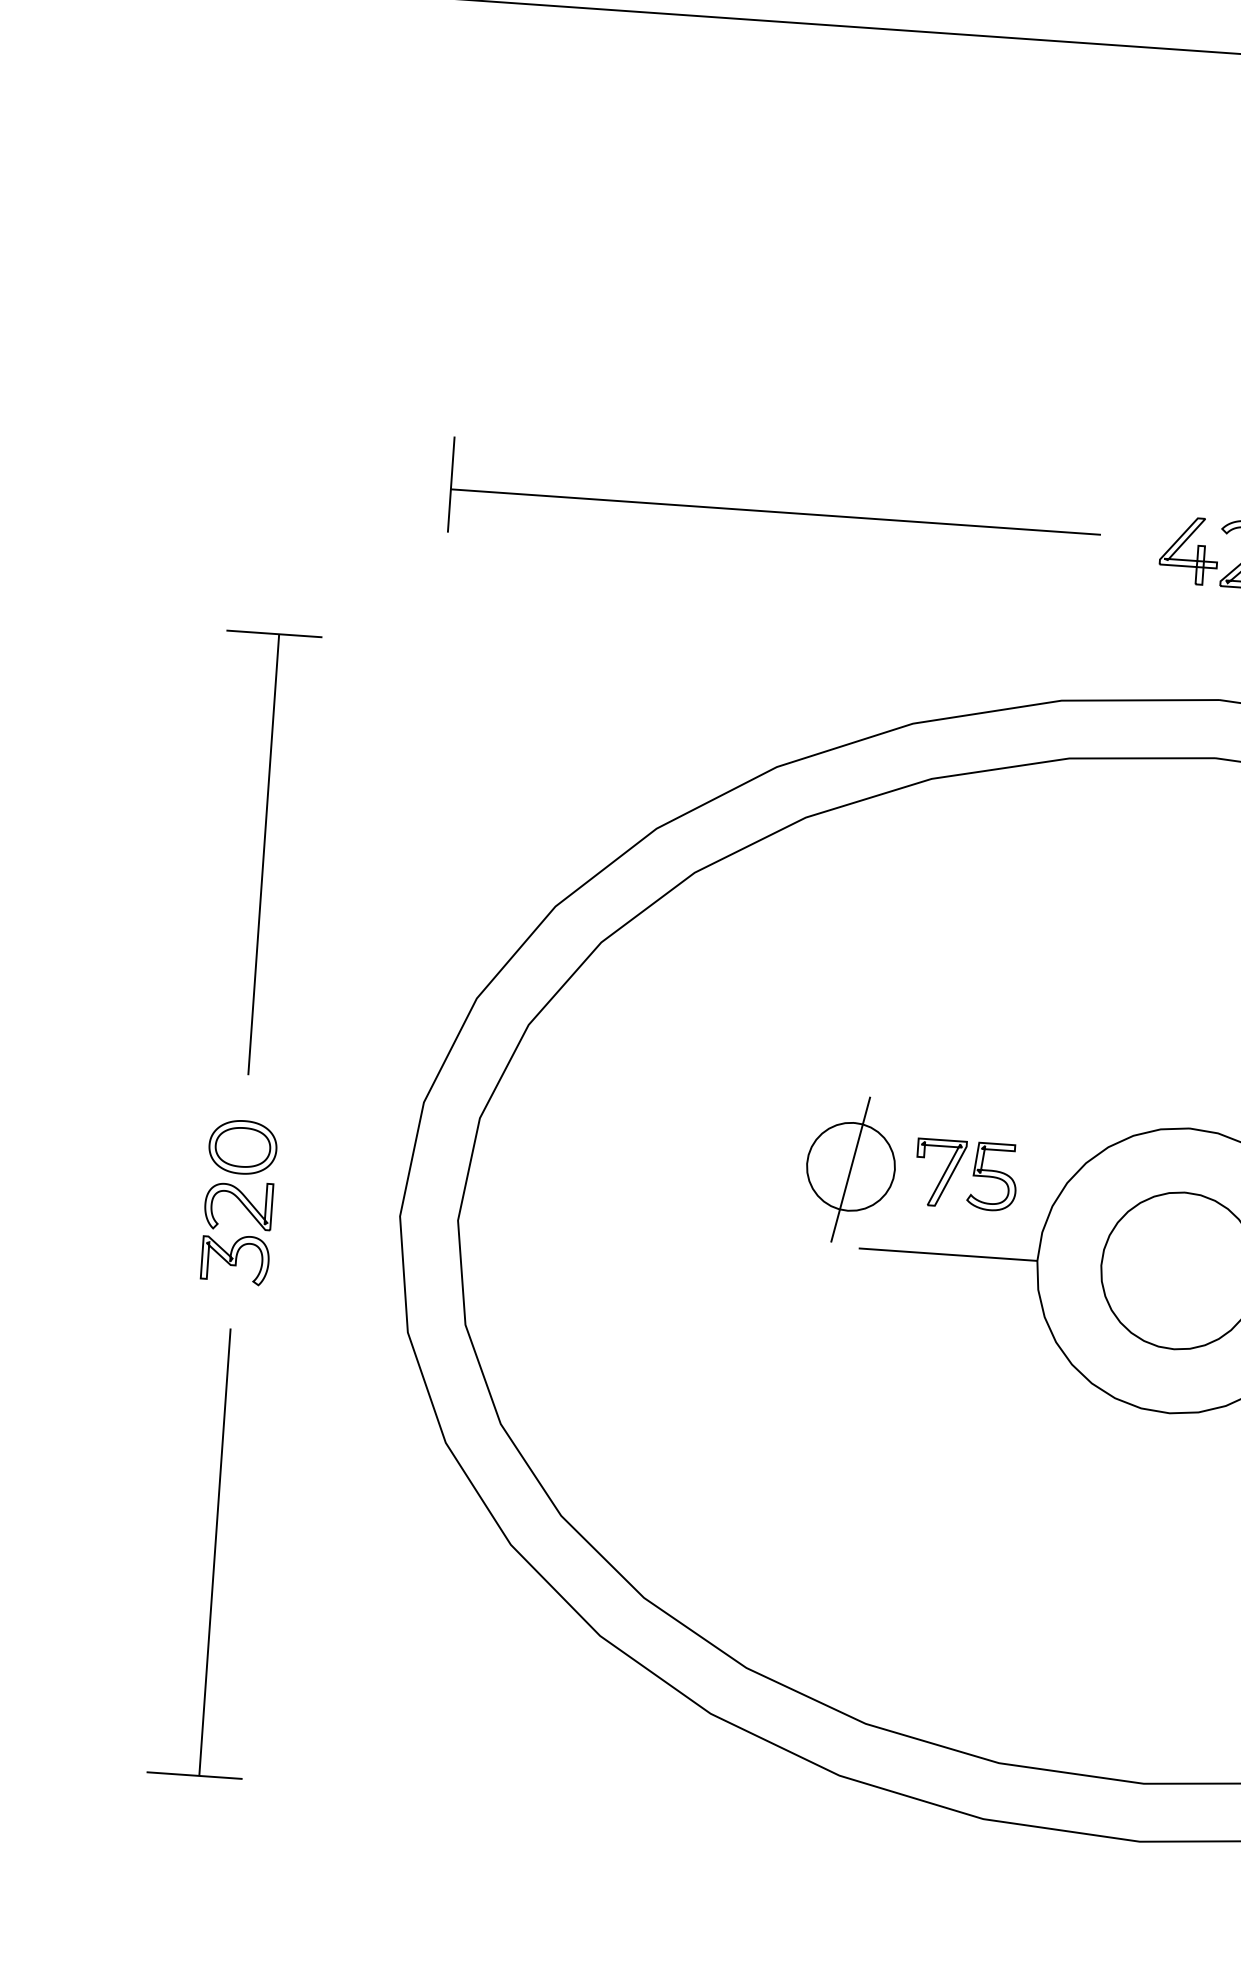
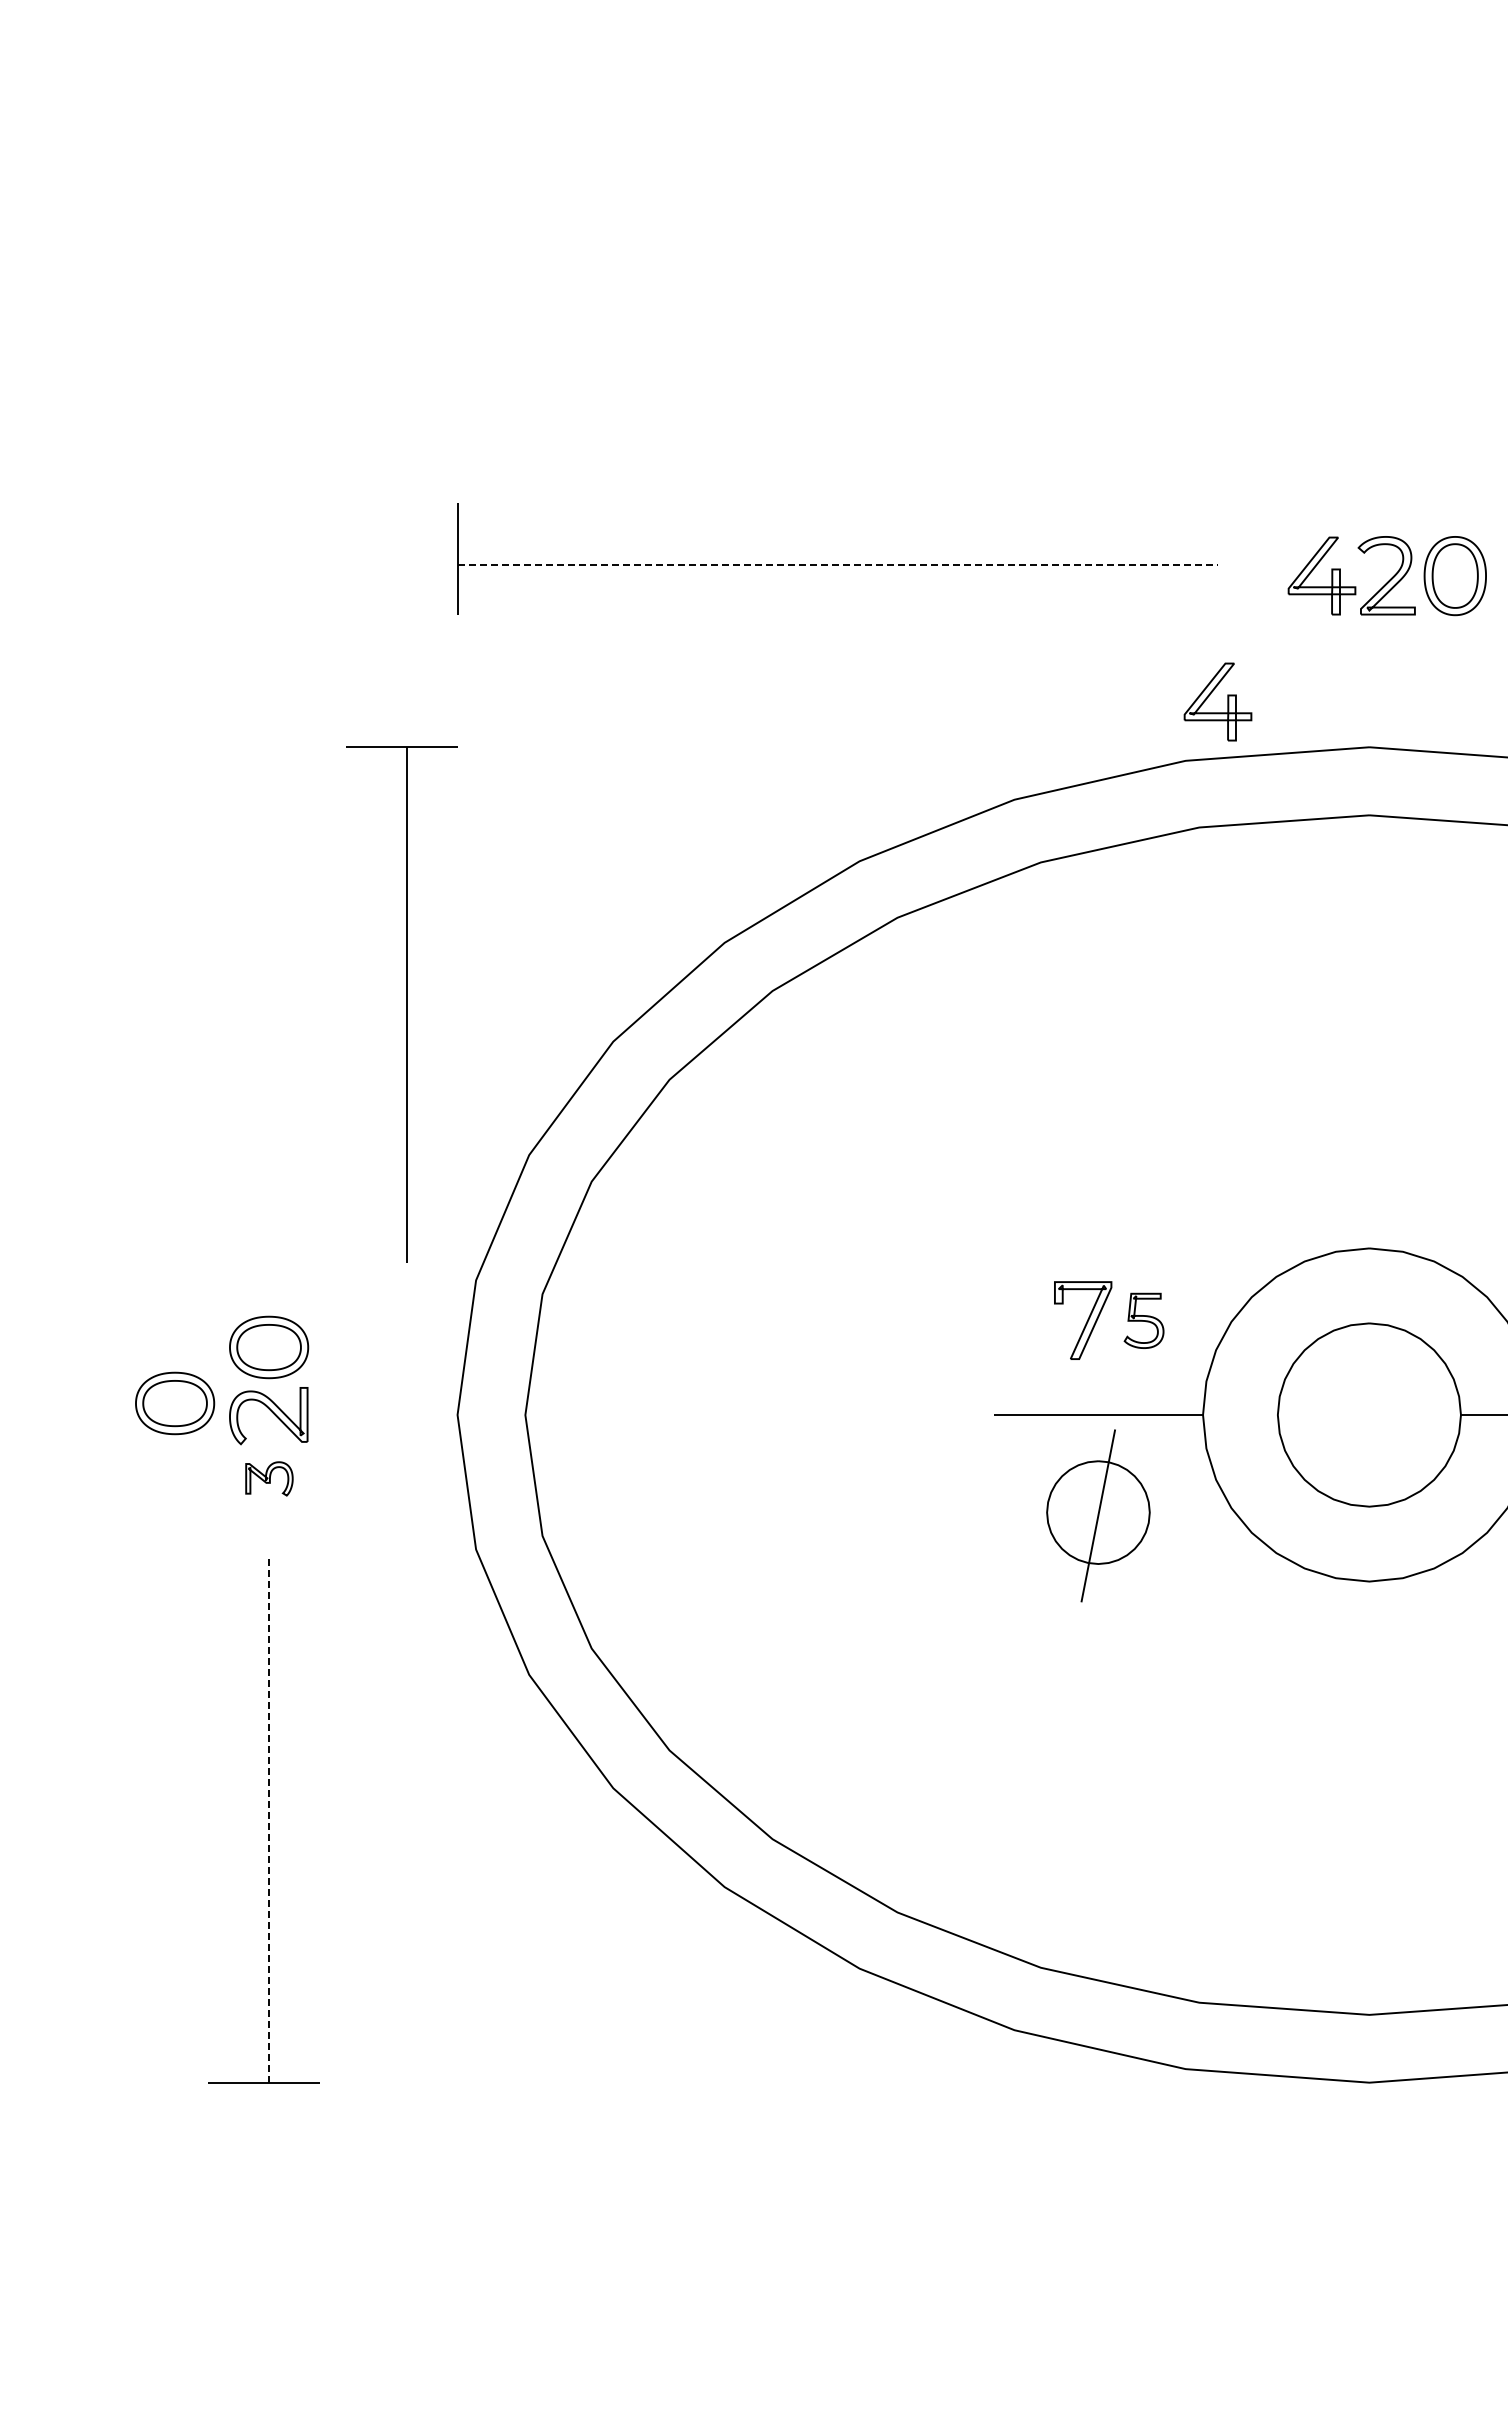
line: (776, 512) -> (838, 564), solid -> dashed
part: (1086, 646) -> (1210, 695), added
part: (258, 853) -> (401, 1004), moved
part: (850, 1169) -> (1098, 1515), moved
part: (992, 1176) -> (1143, 1320), size x0.7
part: (159, 1189) -> (175, 1403), added
part: (235, 1259) -> (269, 1478), size x0.6
line: (215, 1551) -> (269, 1820), solid -> dashed

